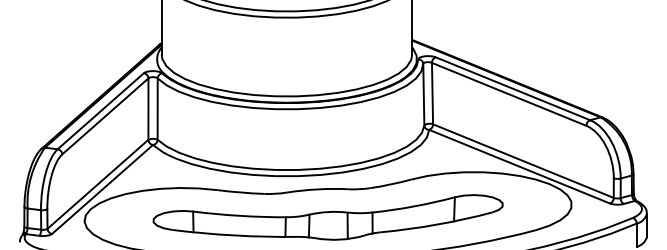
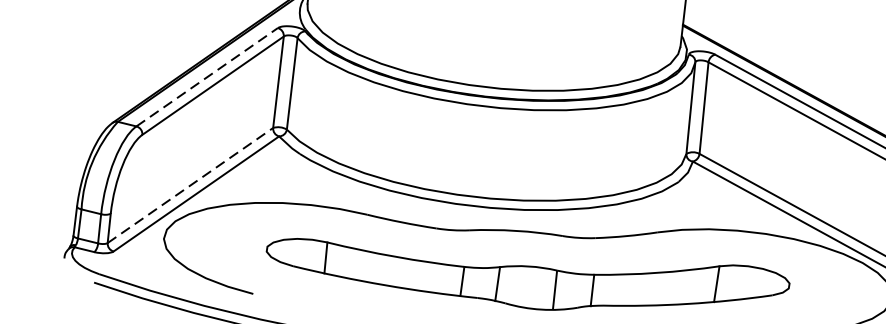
line: (101, 110) -> (208, 76), solid -> dashed
line: (98, 183) -> (191, 184), solid -> dashed

